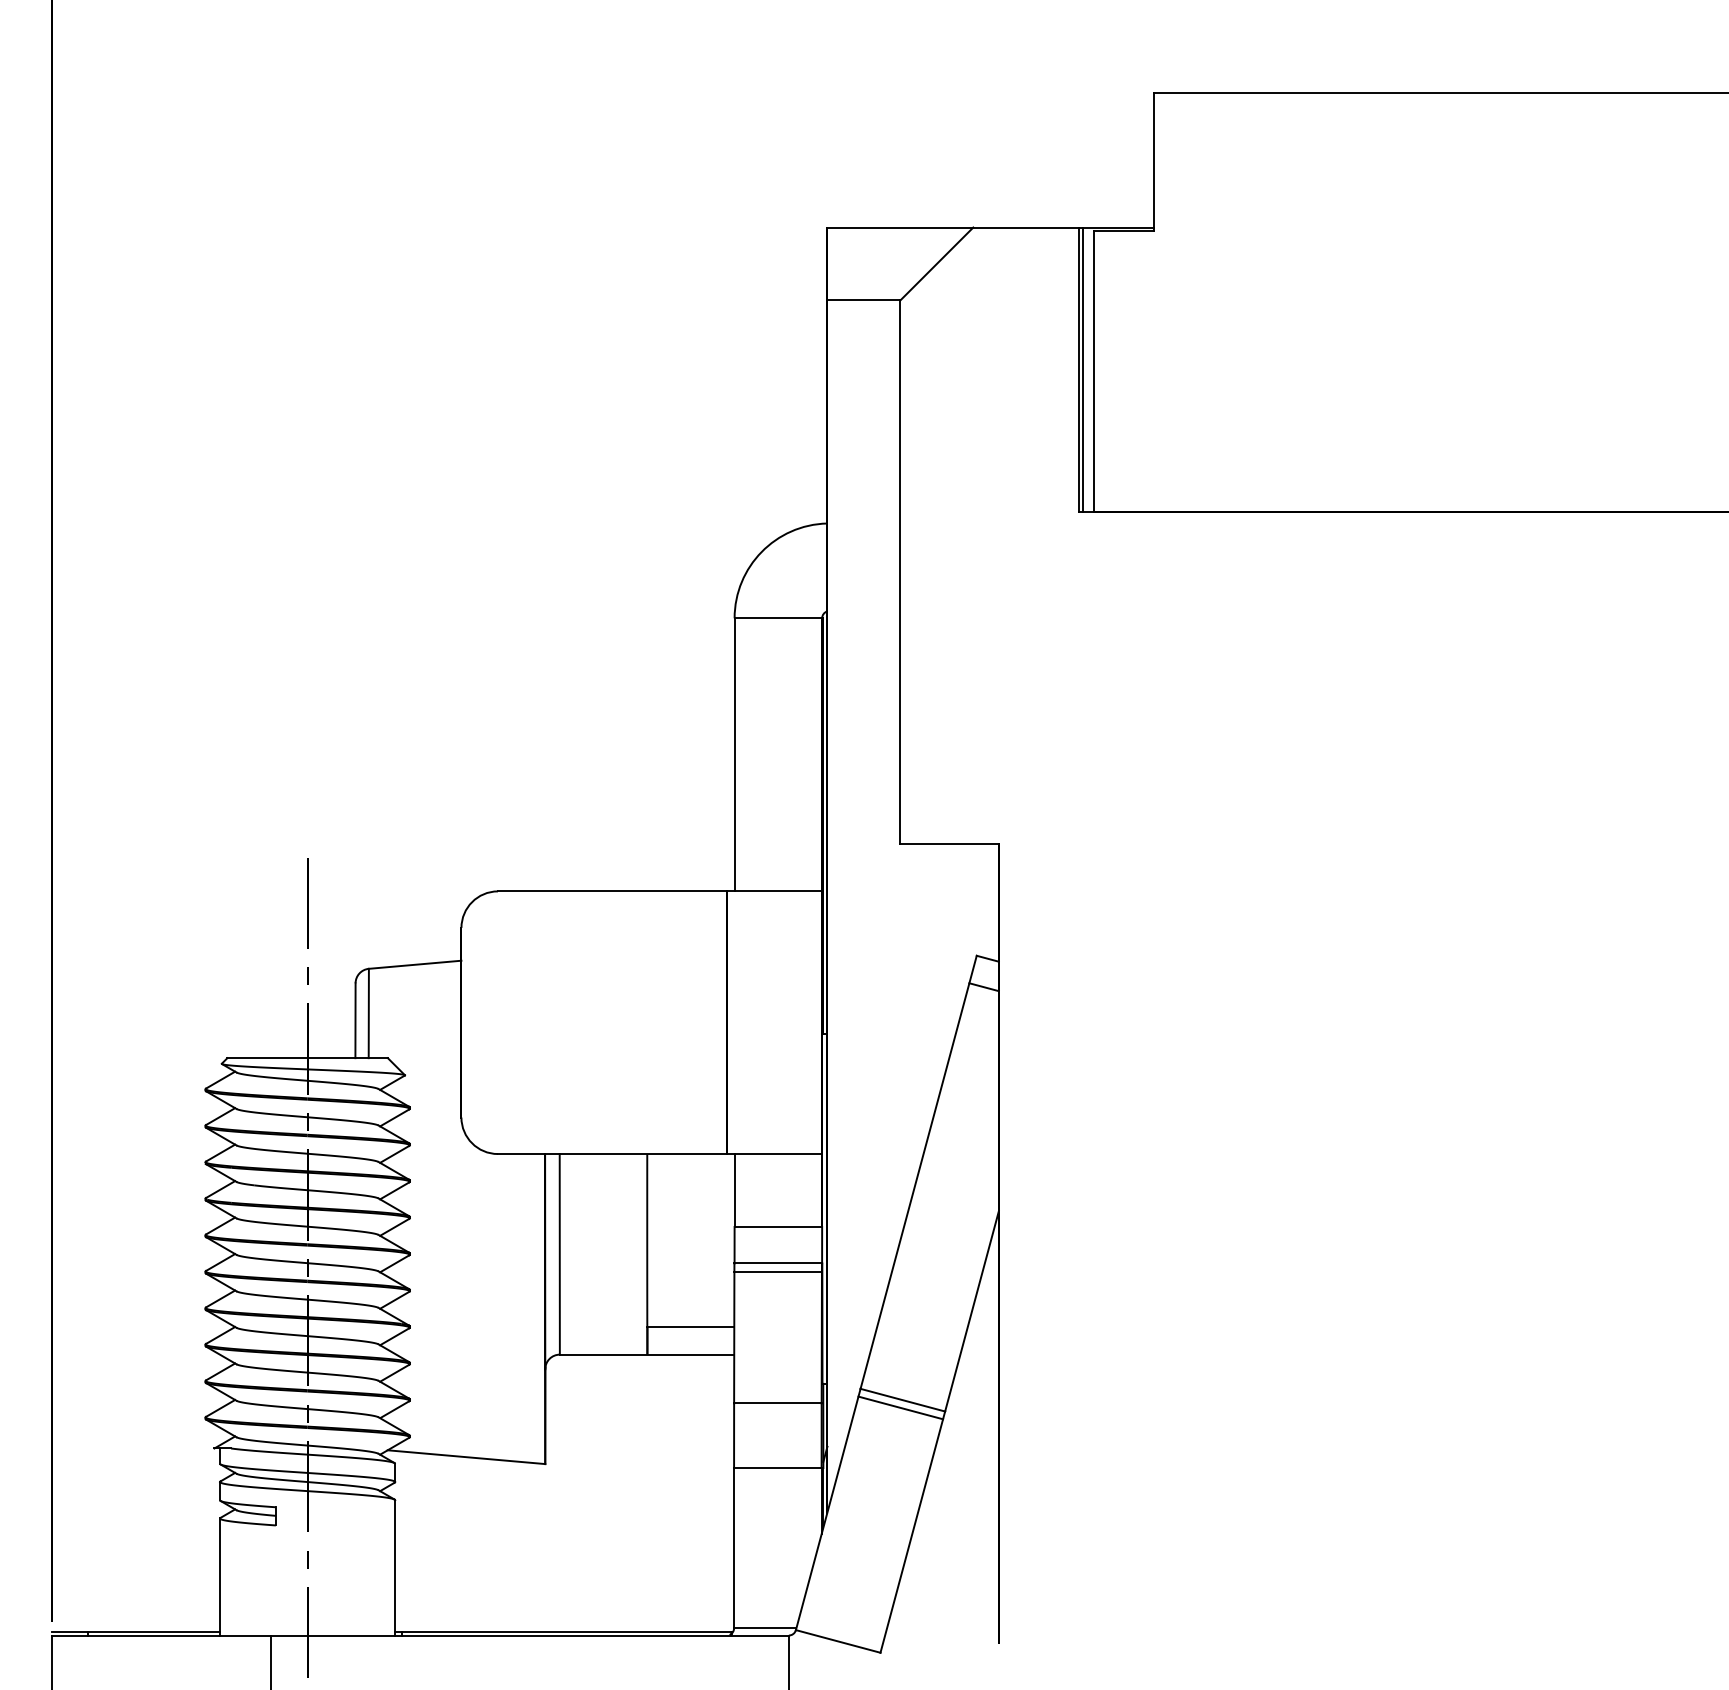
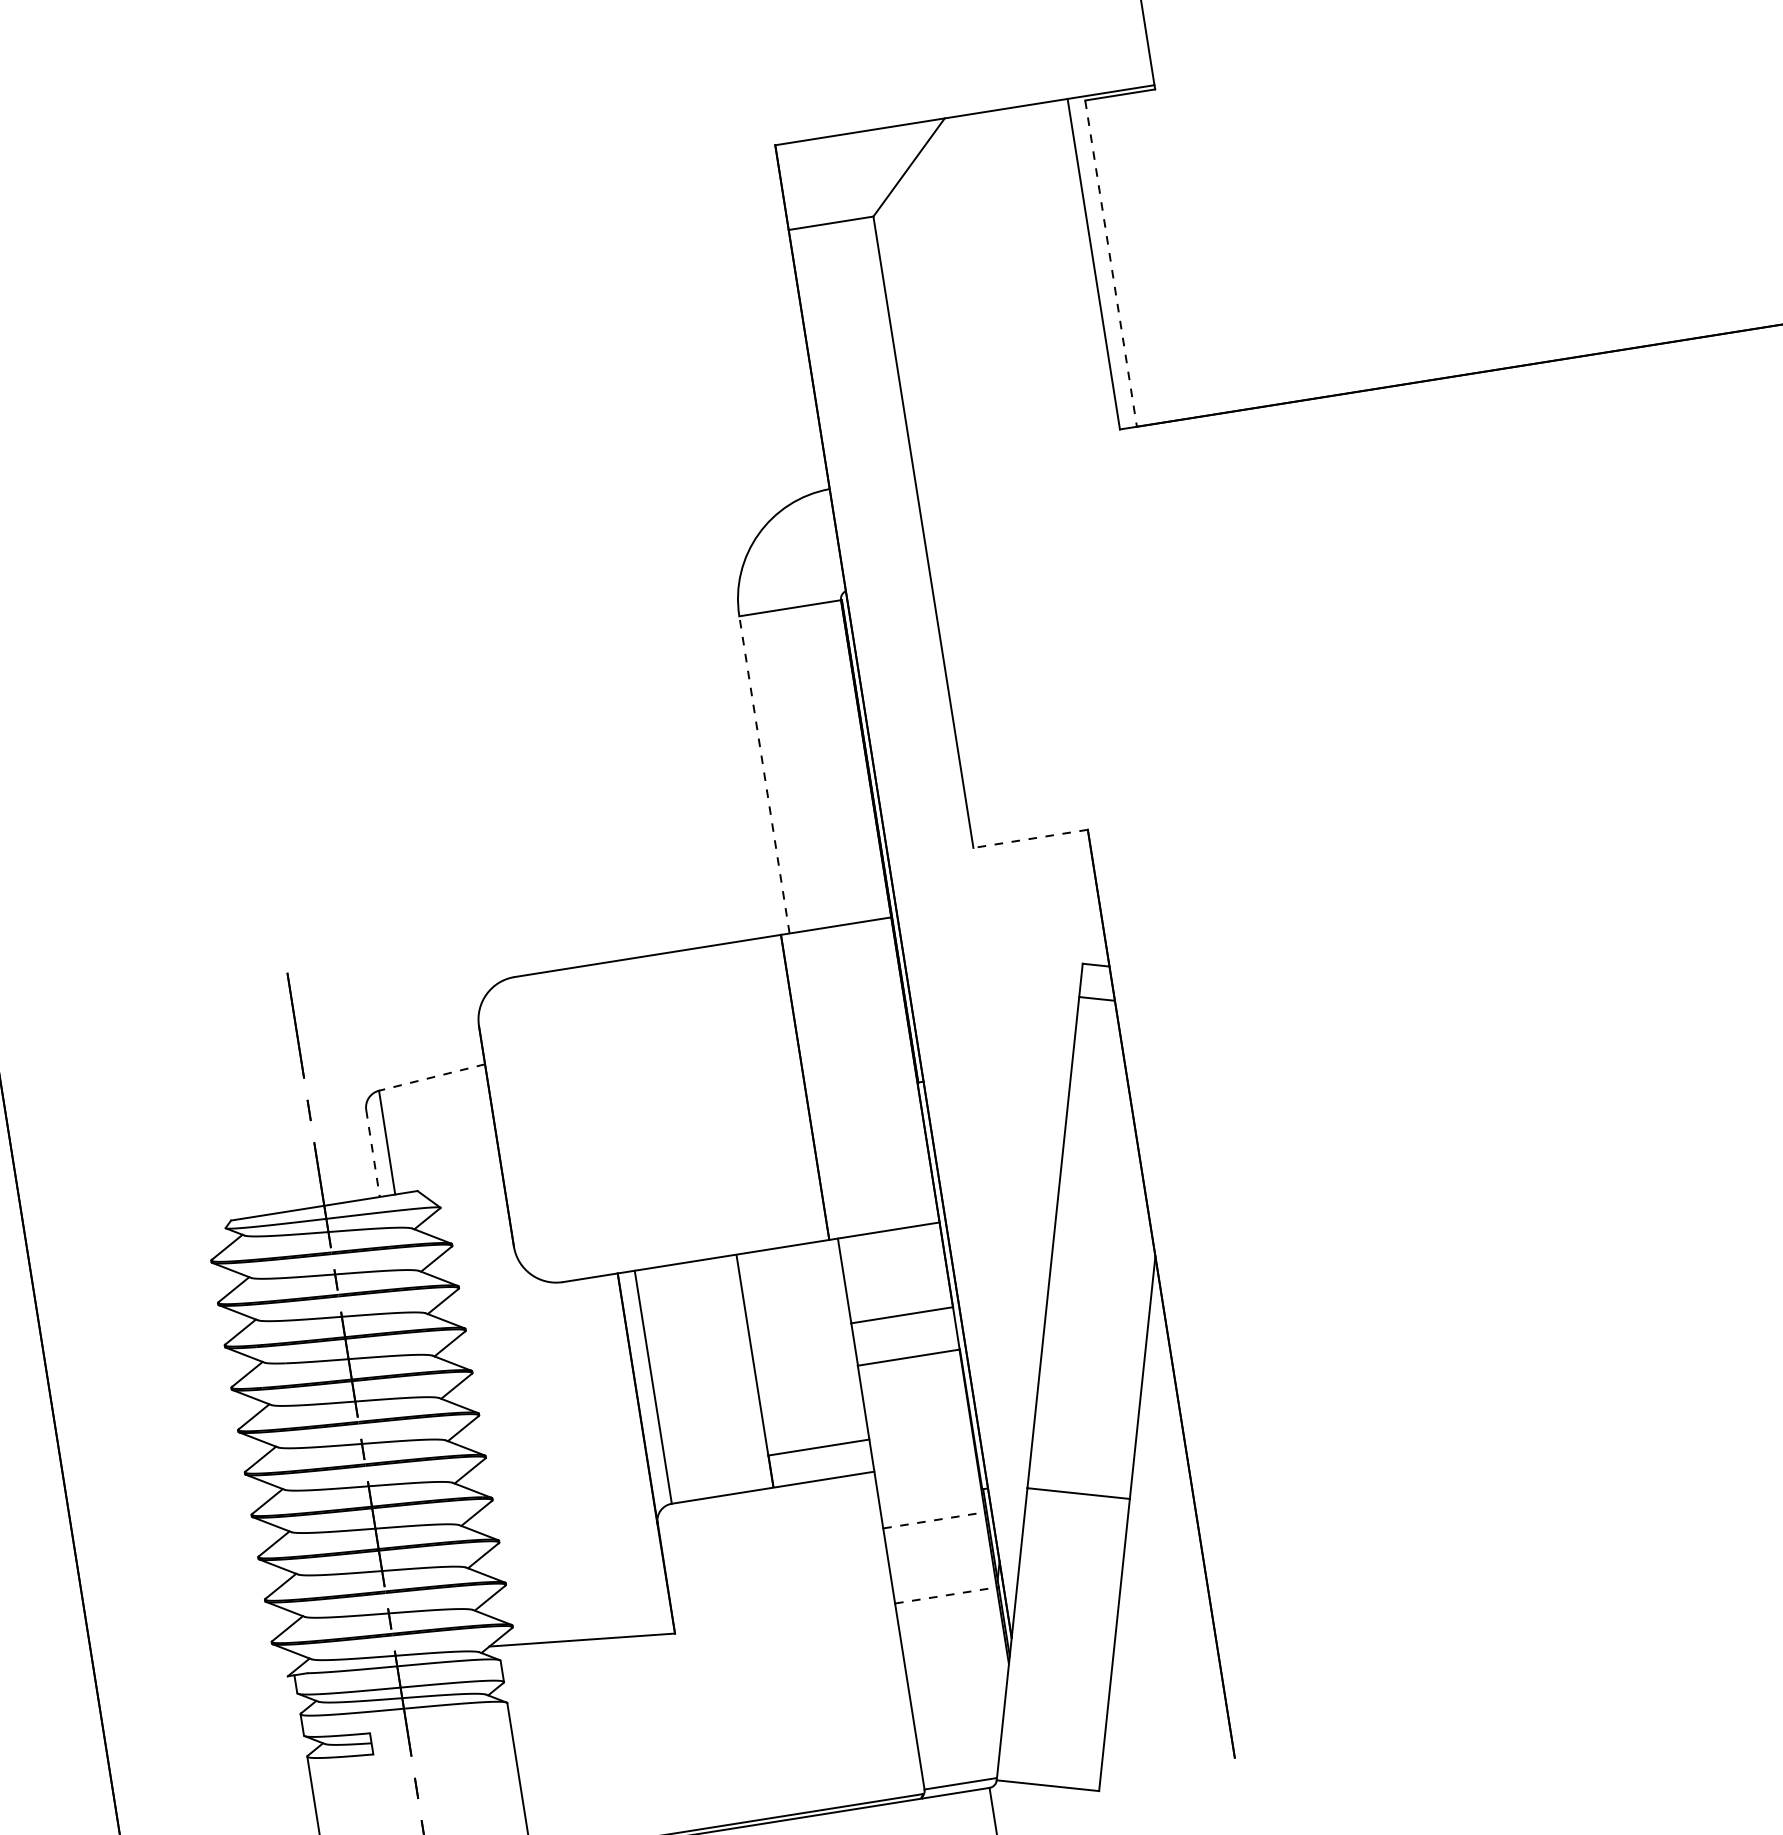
line: (1082, 369) -> (1097, 263), removed
line: (1093, 372) -> (1111, 264), solid -> dashed
line: (734, 754) -> (764, 774), solid -> dashed
line: (949, 843) -> (1030, 838), solid -> dashed
line: (414, 964) -> (431, 1077), solid -> dashed
line: (355, 1021) -> (373, 1154), solid -> dashed
line: (777, 1271) -> (909, 1367), removed
line: (777, 1403) -> (933, 1520), solid -> dashed
line: (900, 1407) -> (1077, 1502), removed
line: (777, 1468) -> (945, 1595), solid -> dashed

